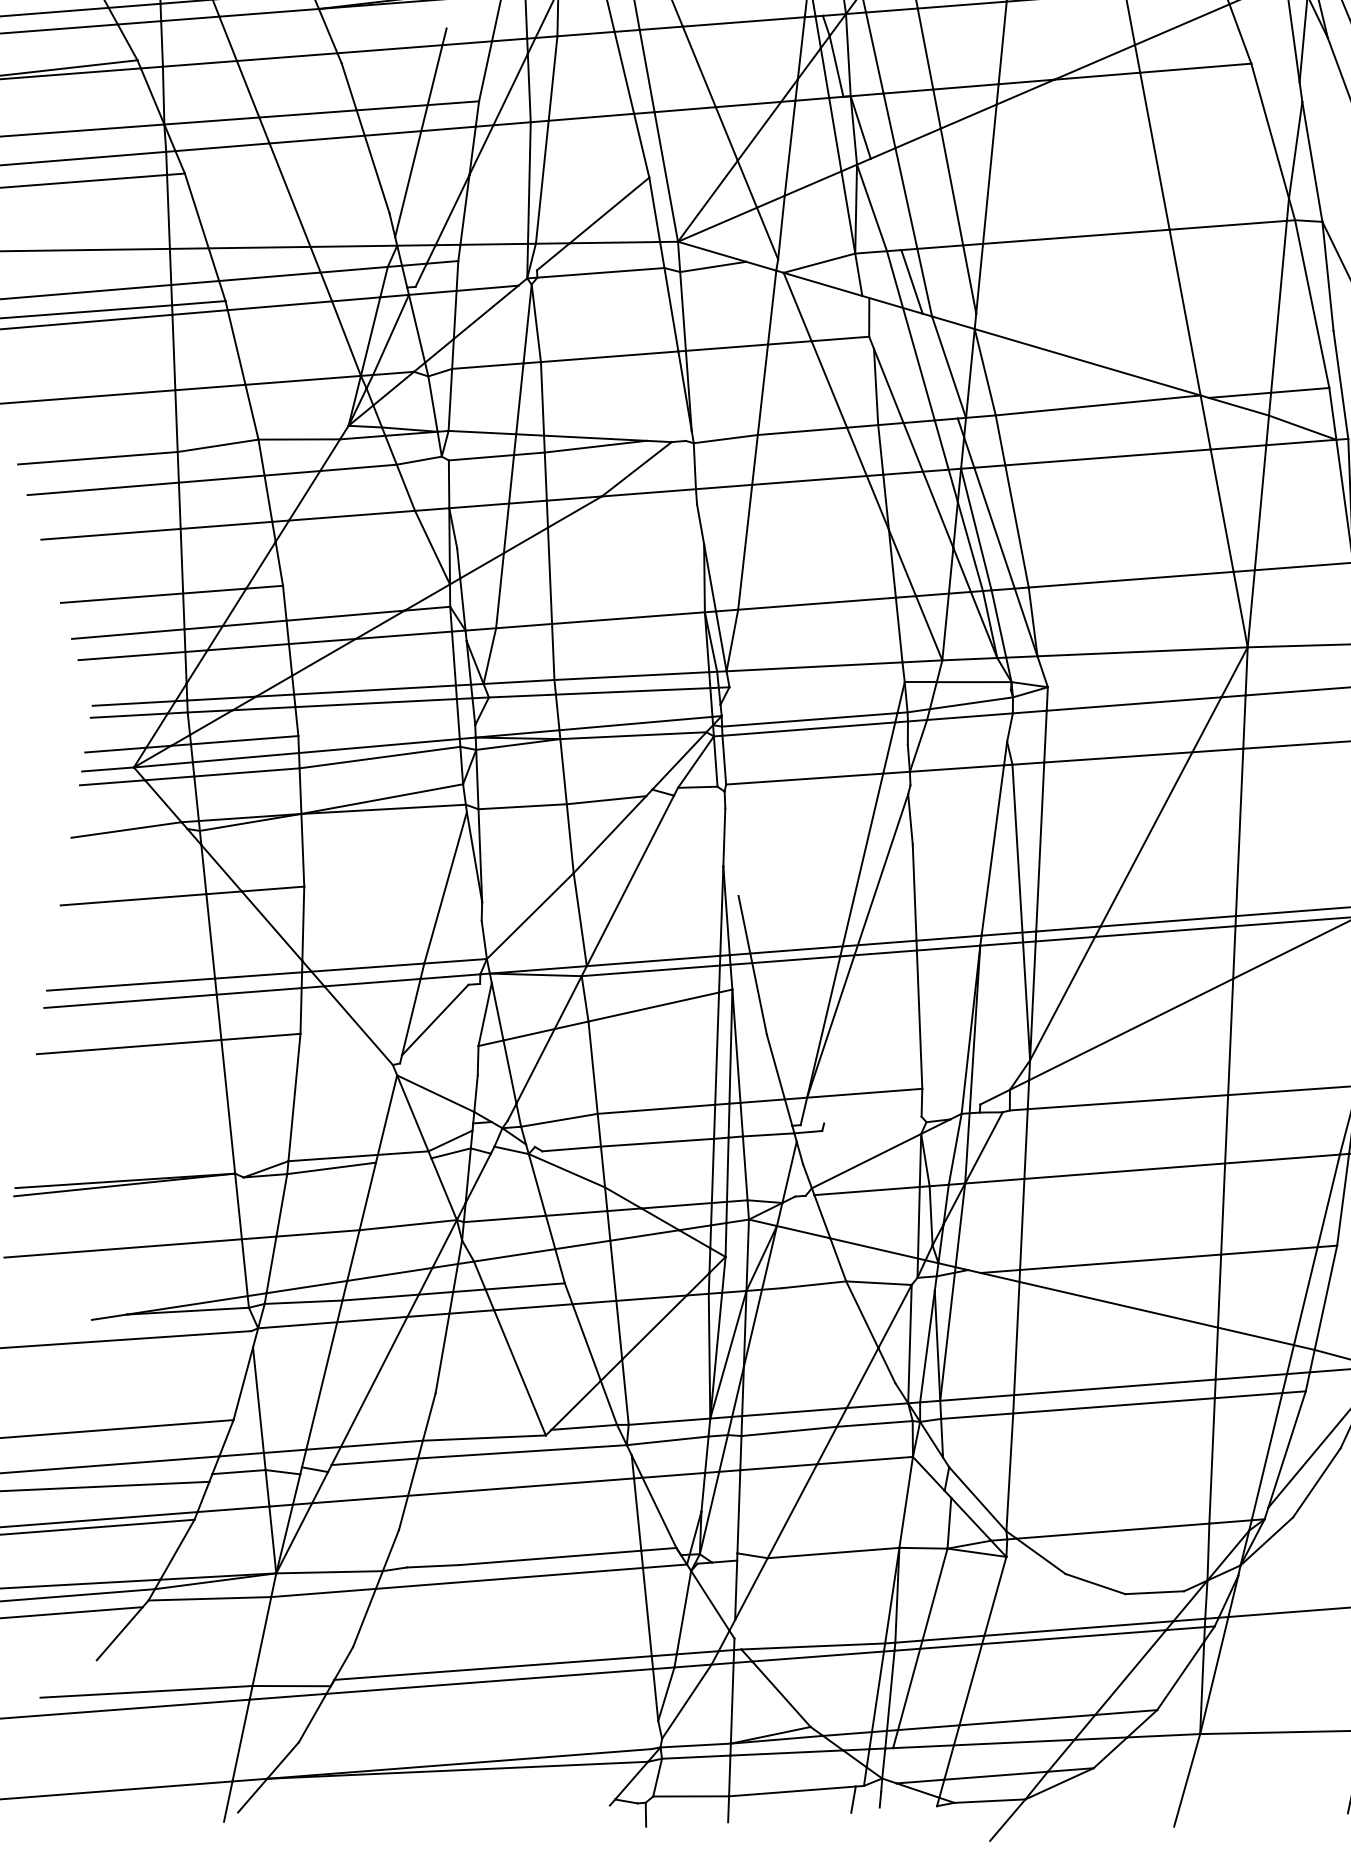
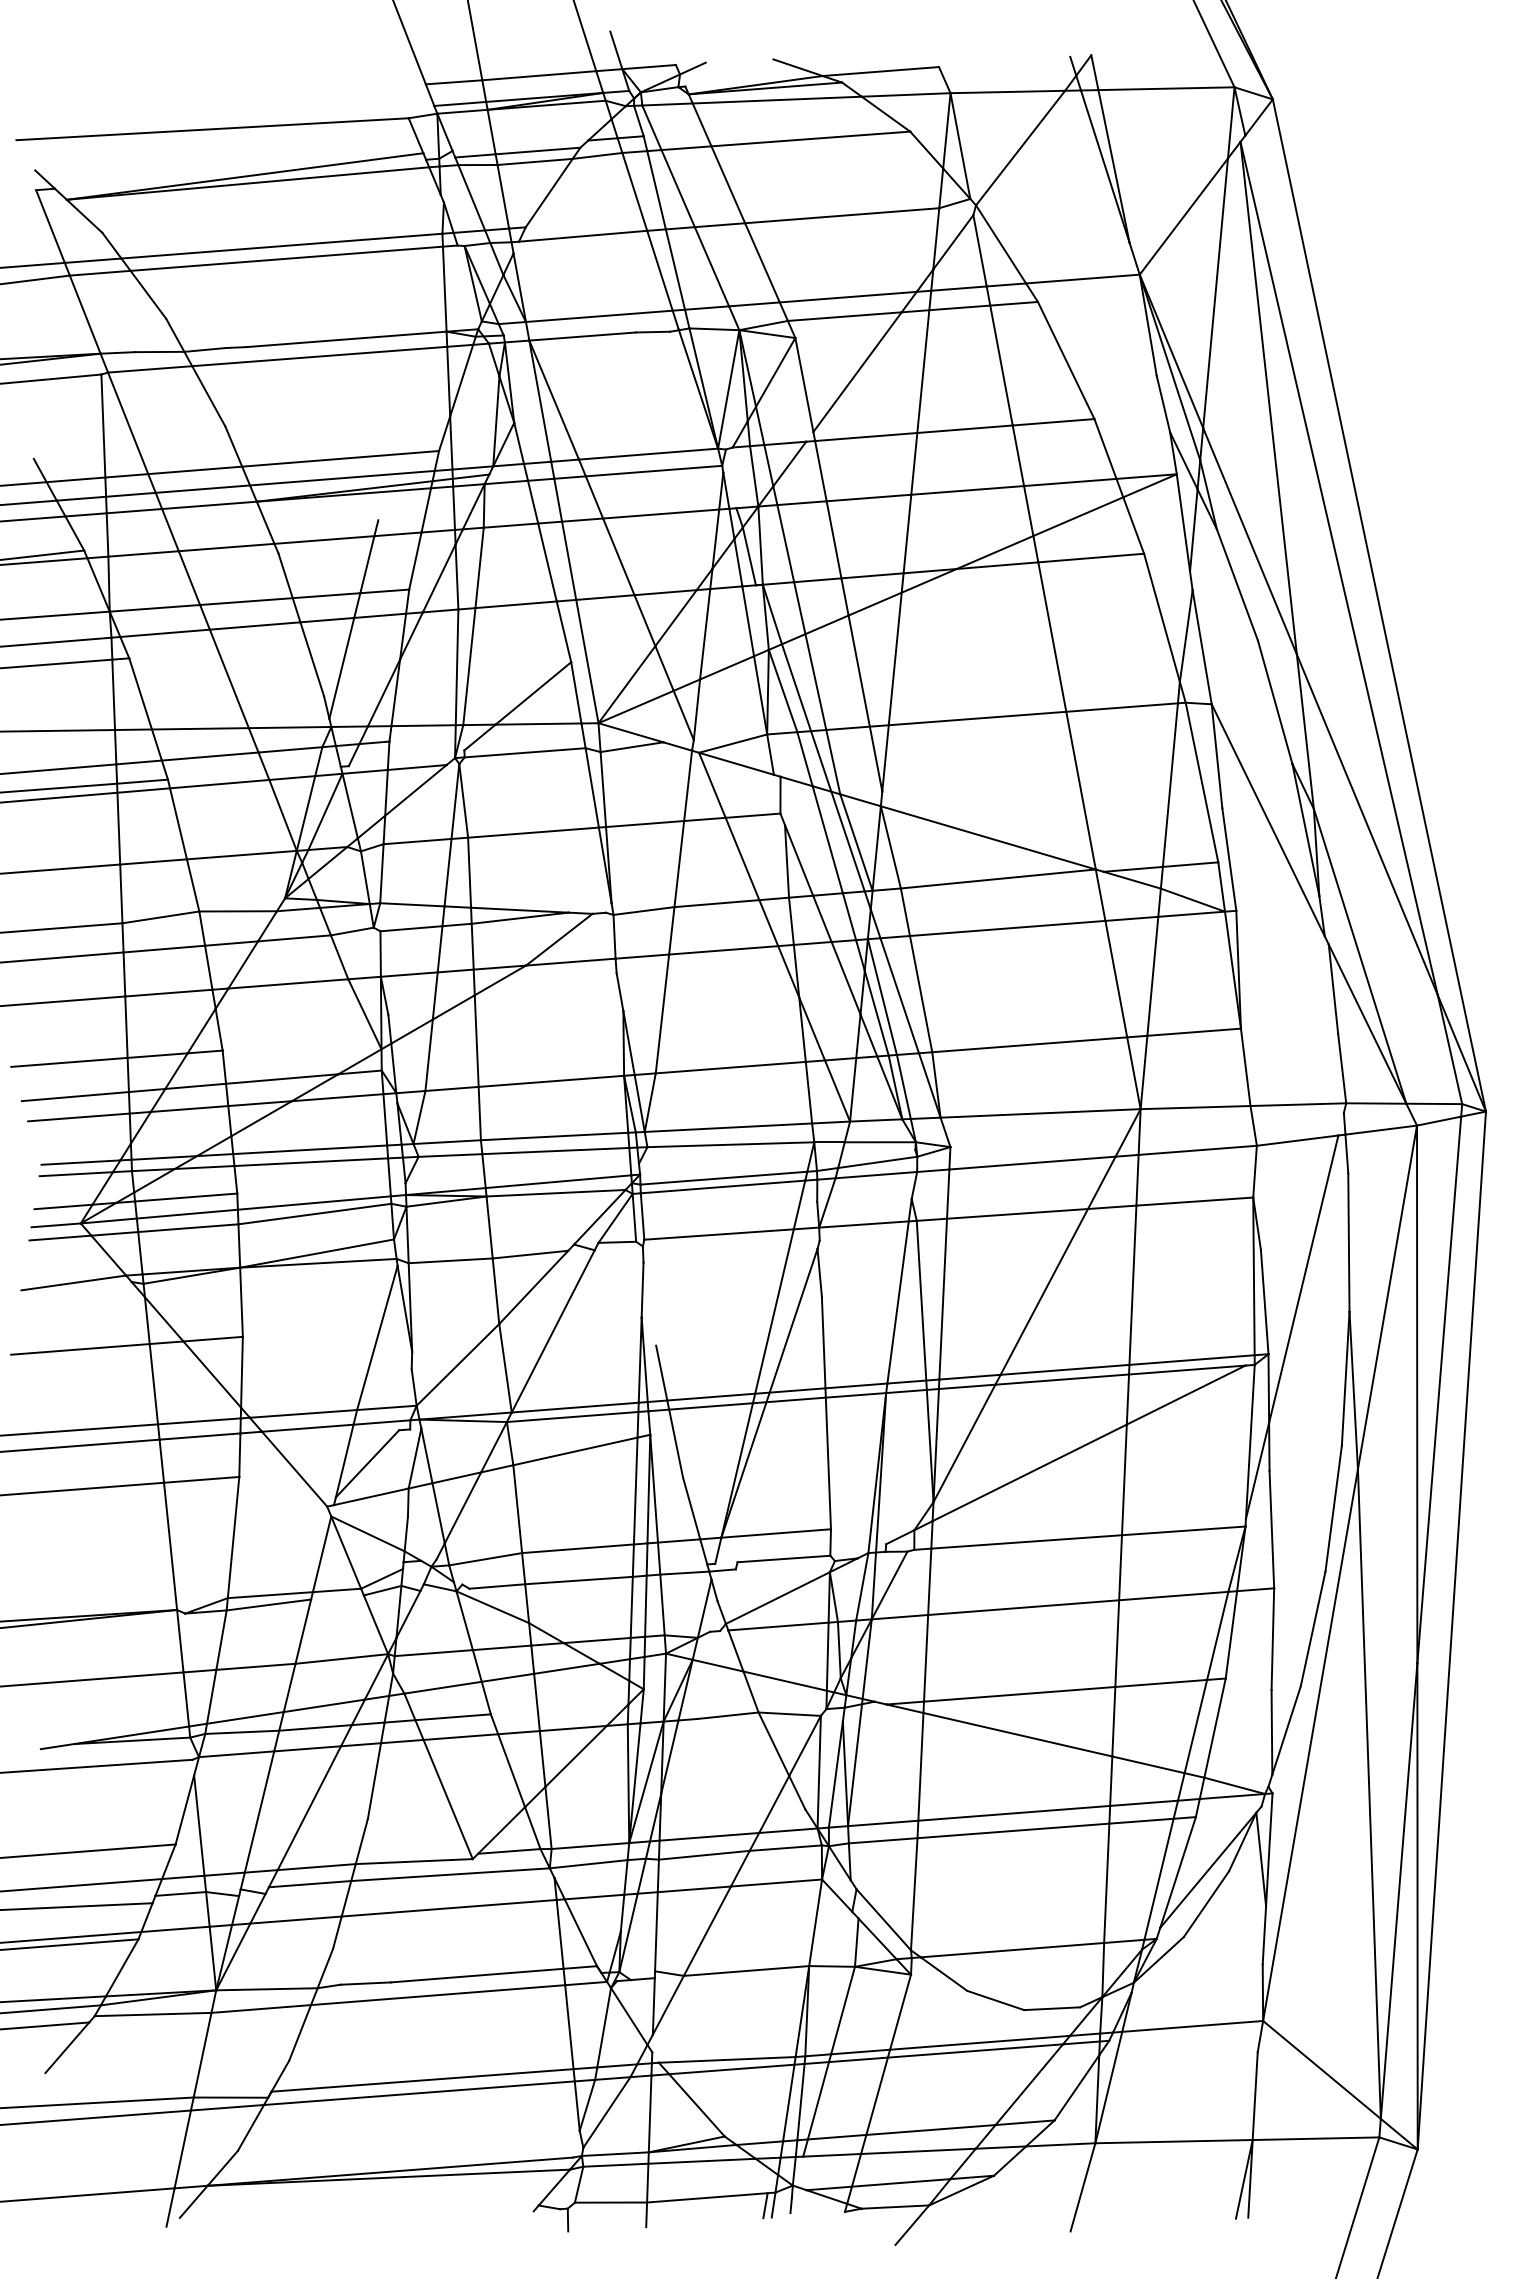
line: (886, 204) -> (796, 687), added
line: (939, 366) -> (847, 841), added
line: (816, 684) -> (730, 1144), added
line: (439, 1054) -> (371, 1496), added
line: (872, 1119) -> (783, 1558), added
line: (861, 1798) -> (773, 2204), added

